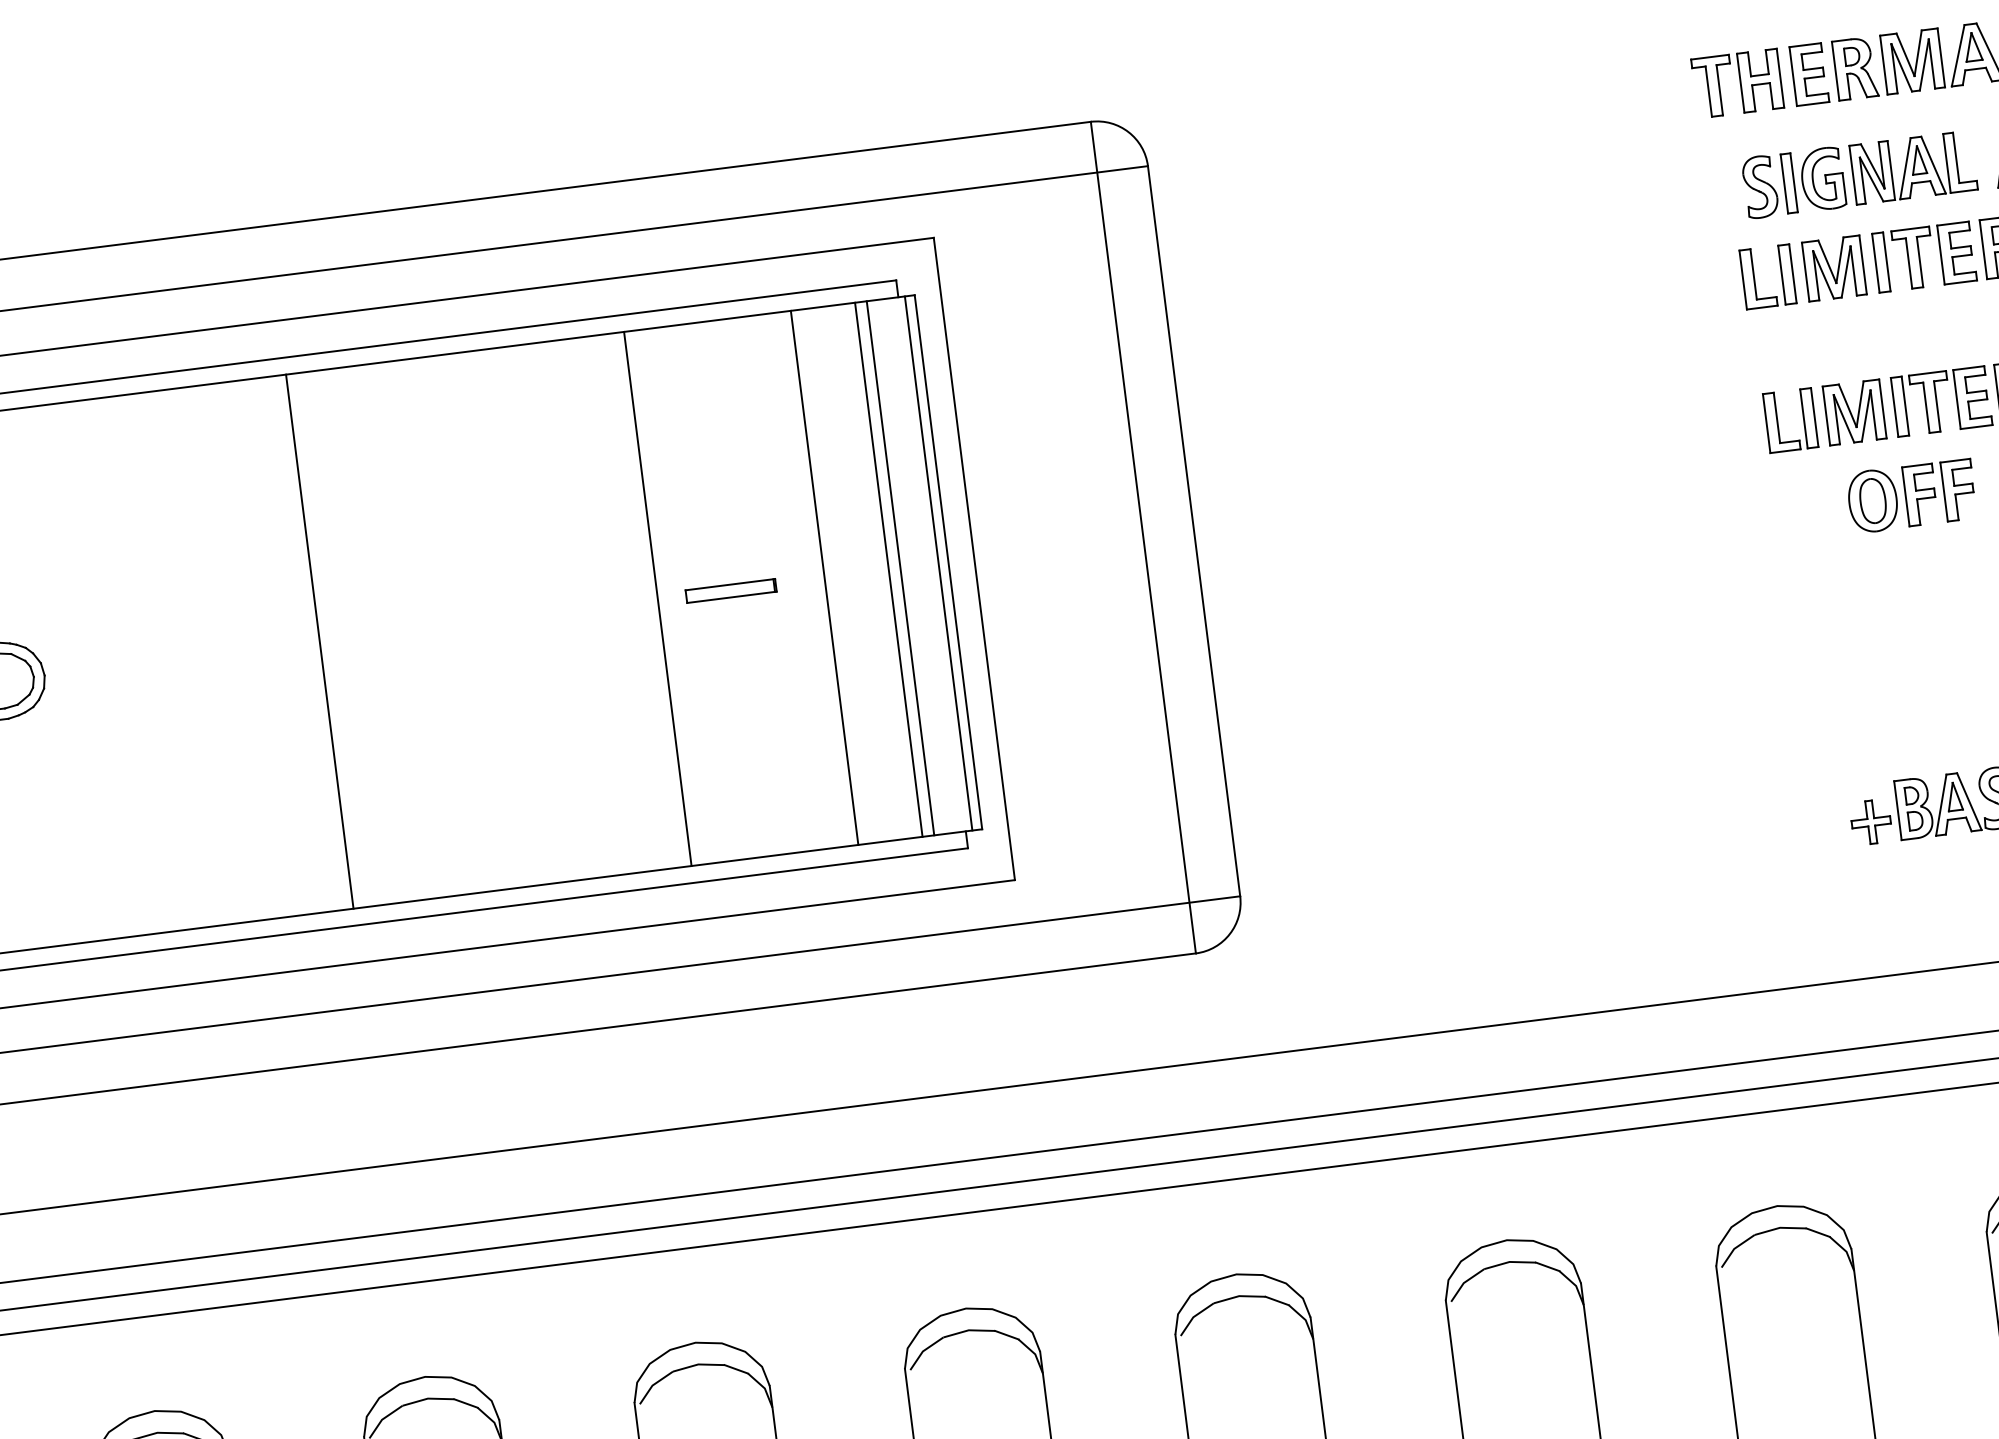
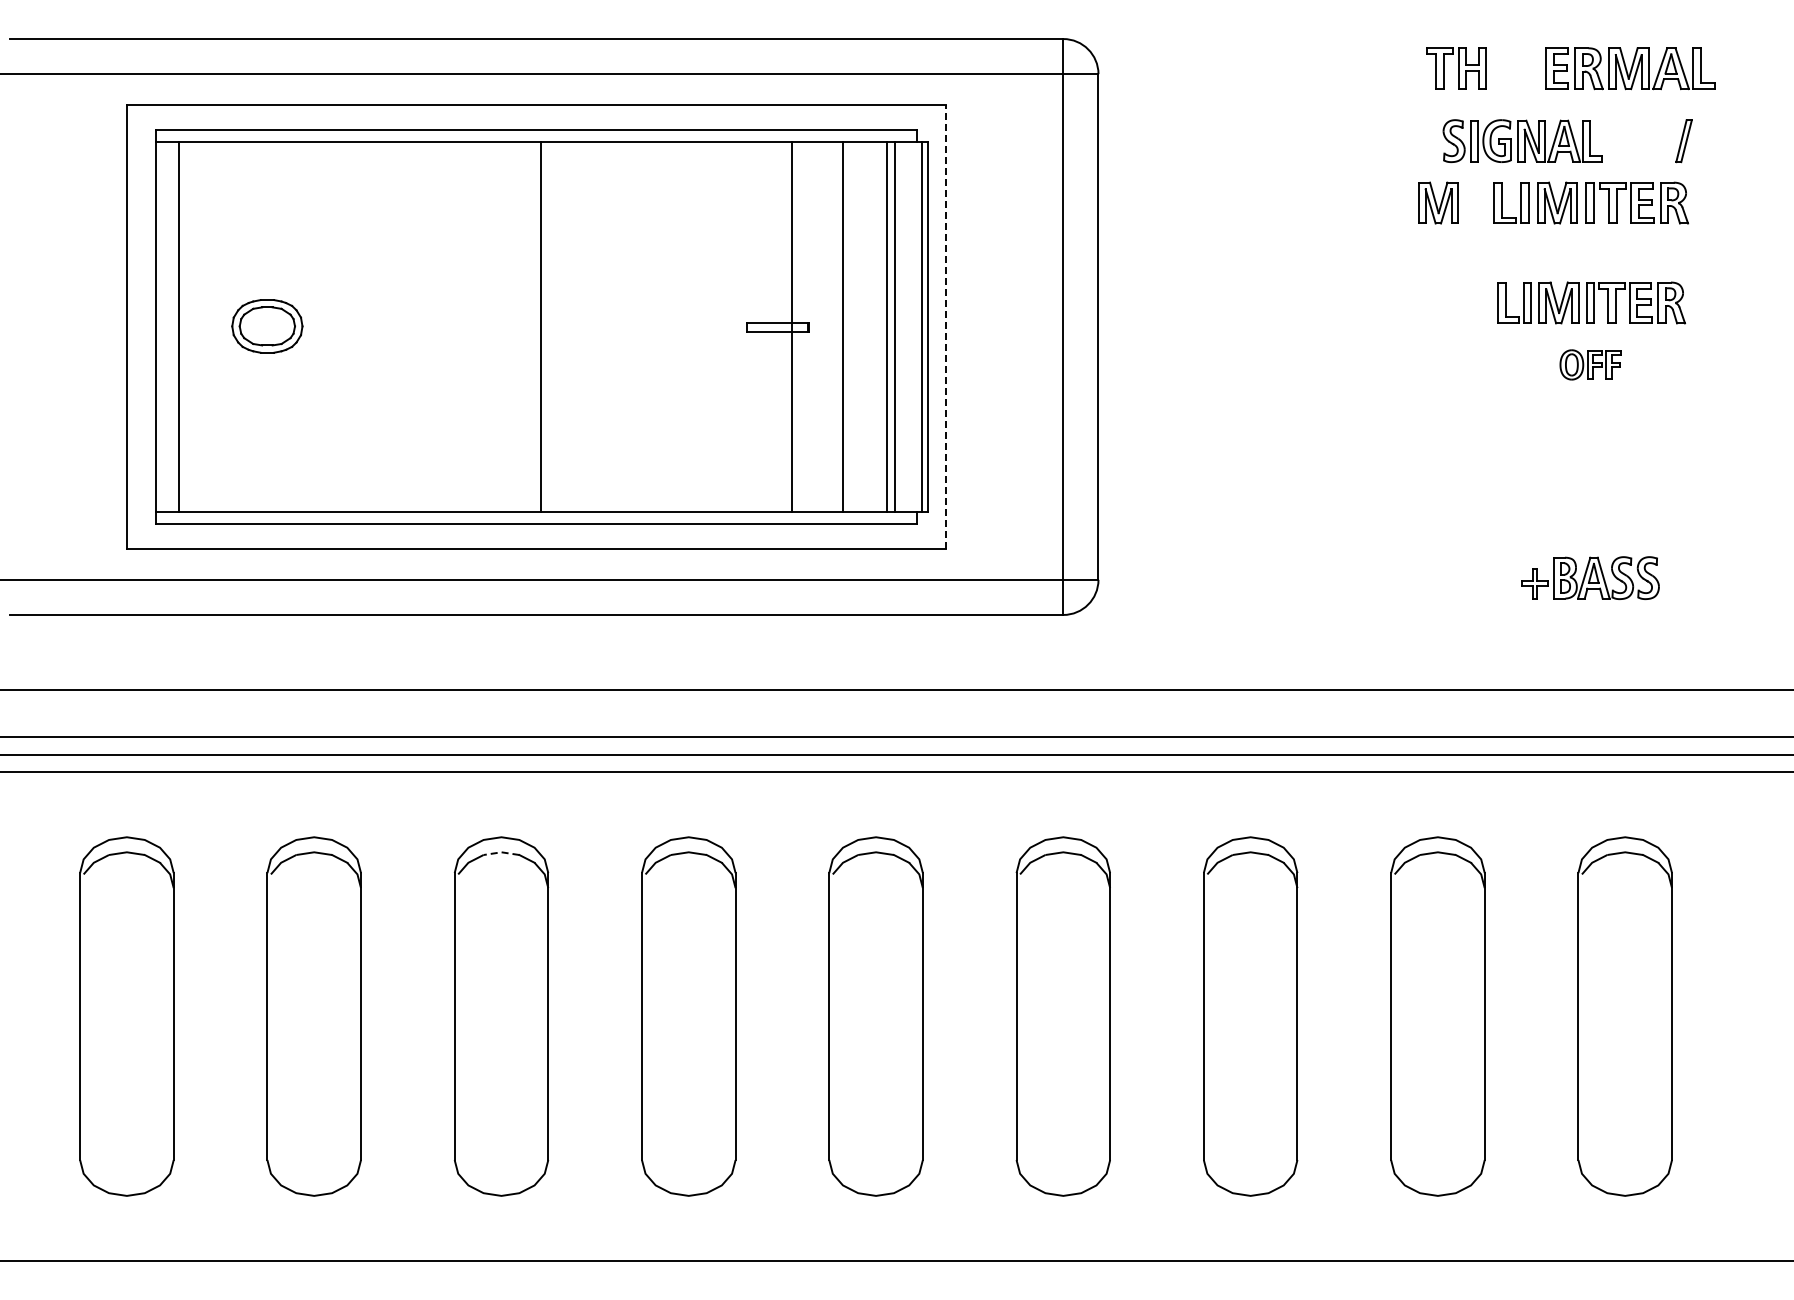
part: (1737, 83) -> (1456, 68), moved
part: (1859, 175) -> (1522, 141), moved
part: (1662, 289) -> (1438, 202), added
part: (1911, 495) -> (1590, 364), size x0.7
line: (974, 558) -> (946, 326), solid -> dashed
line: (658, 598) -> (792, 326), moved
line: (319, 641) -> (540, 326), moved
line: (427, 1398) -> (501, 852), solid -> dashed

